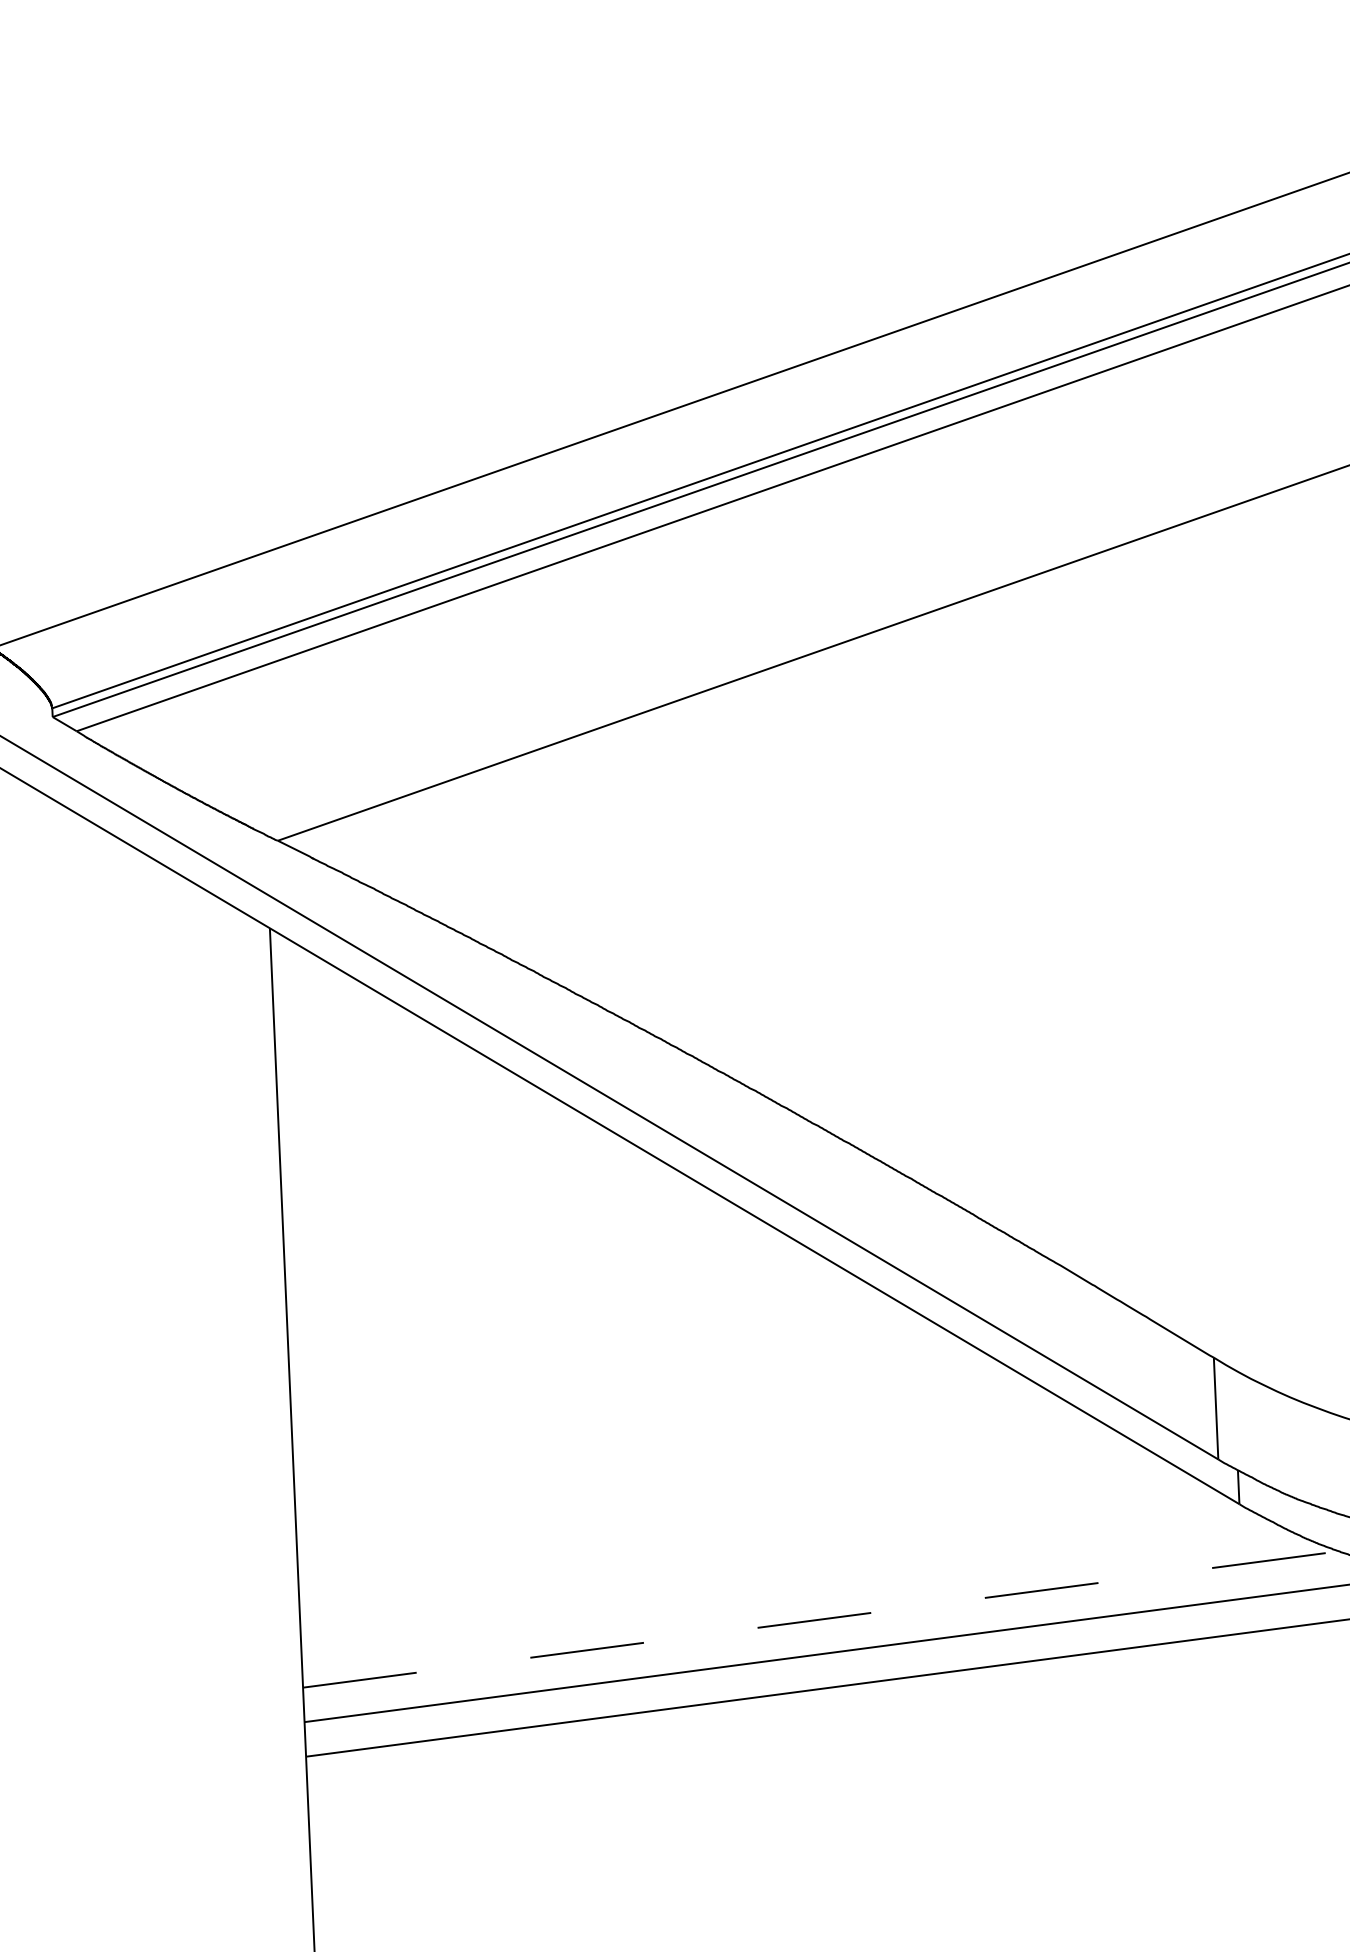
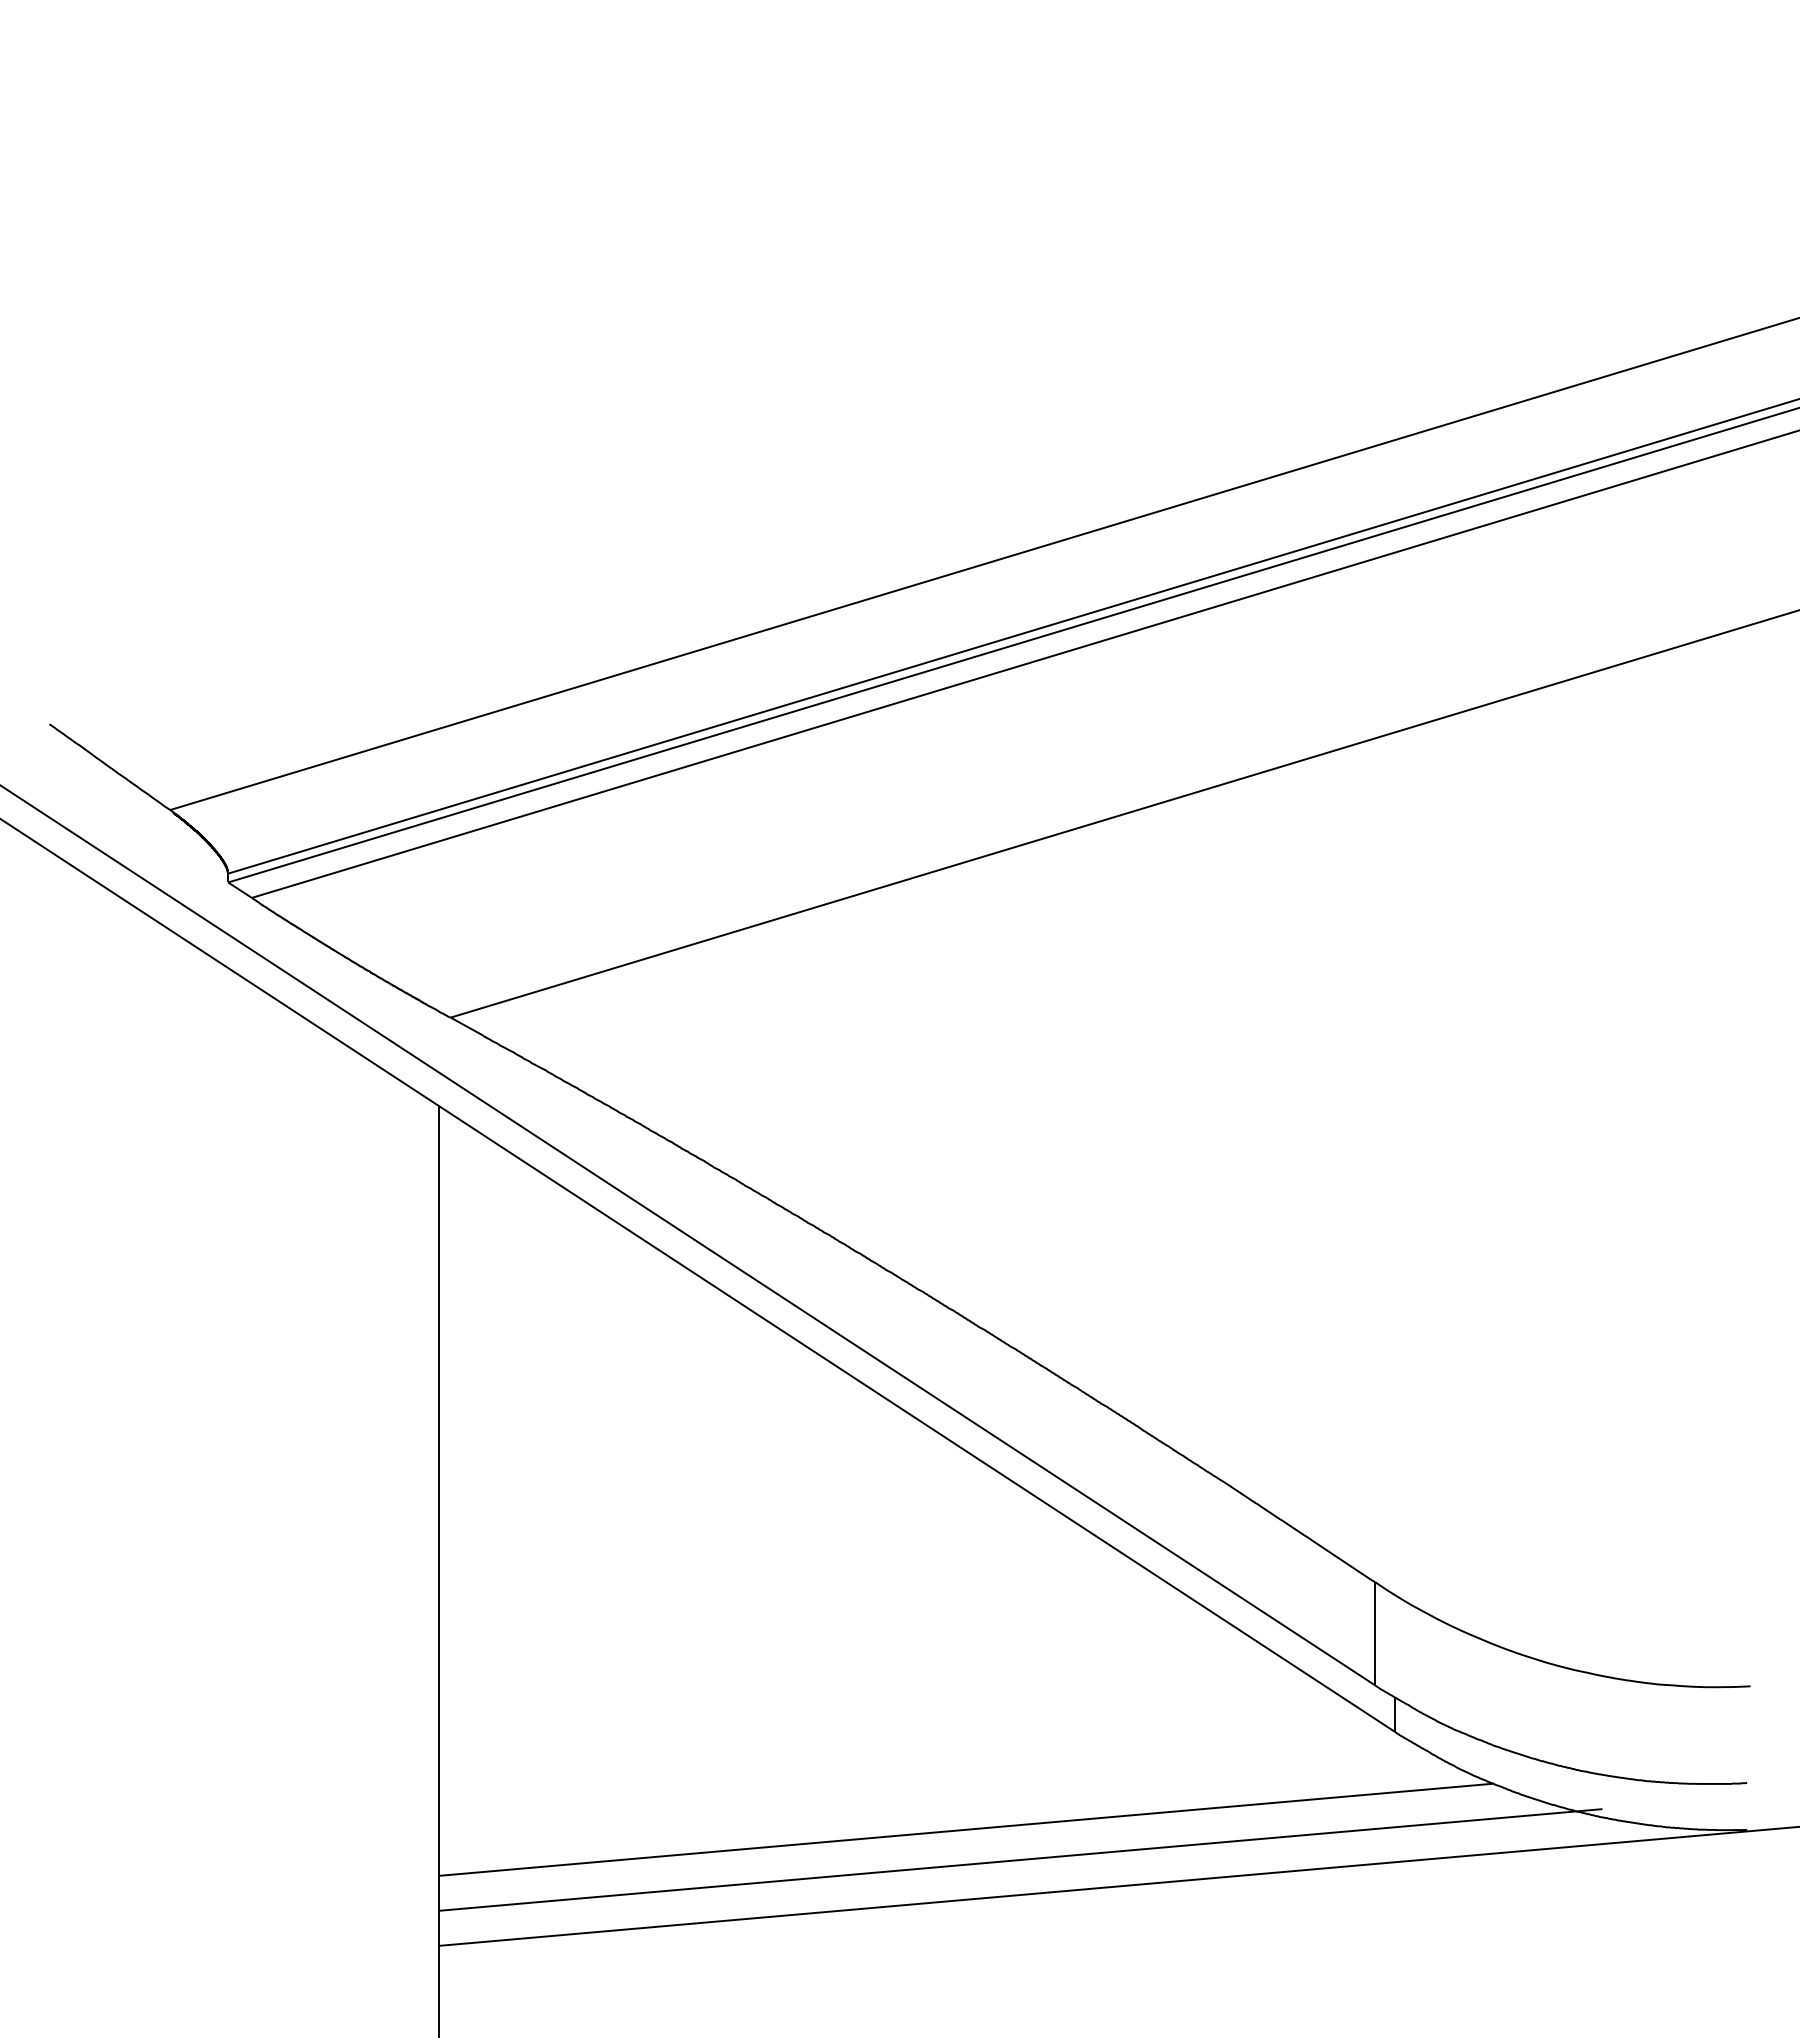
line: (821, 1619) -> (966, 1829), dashed -> solid

